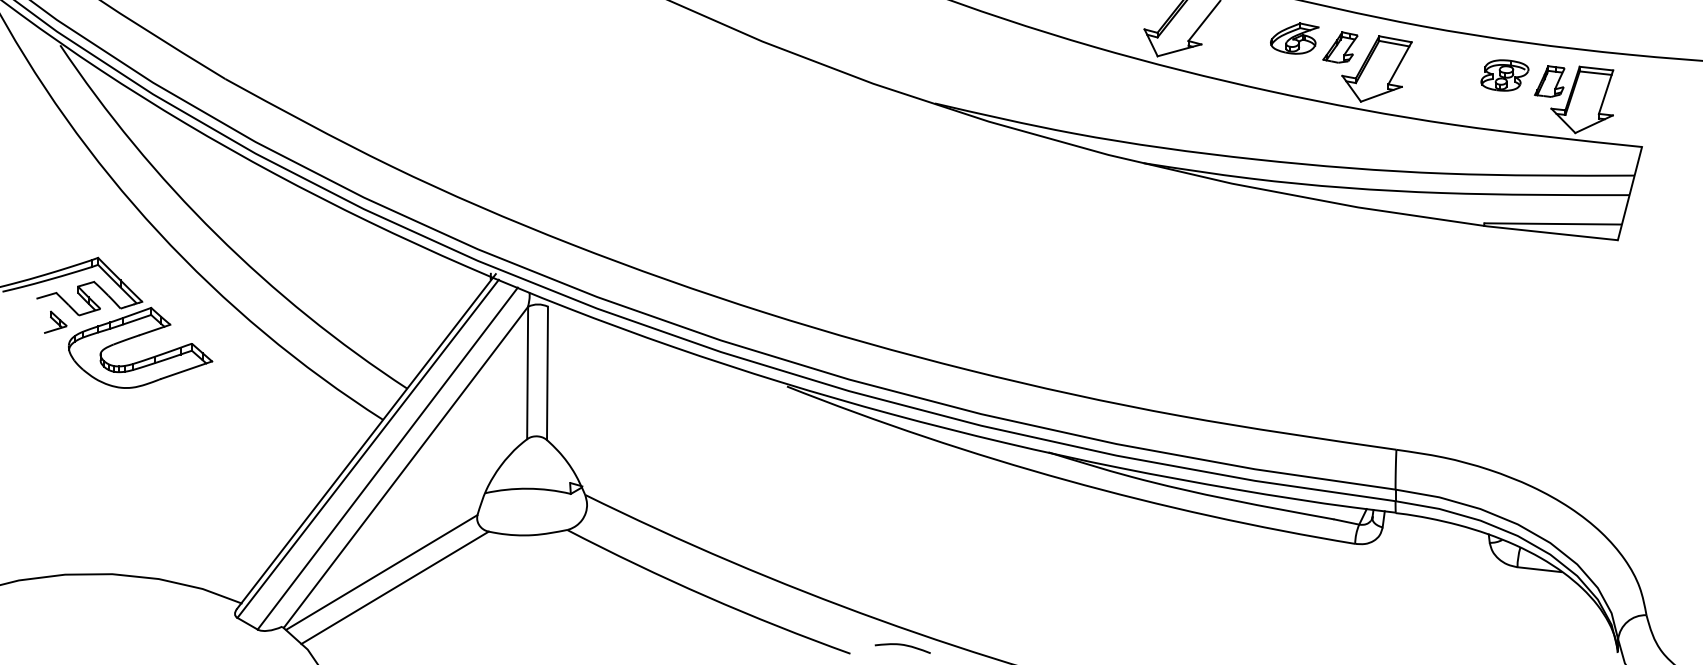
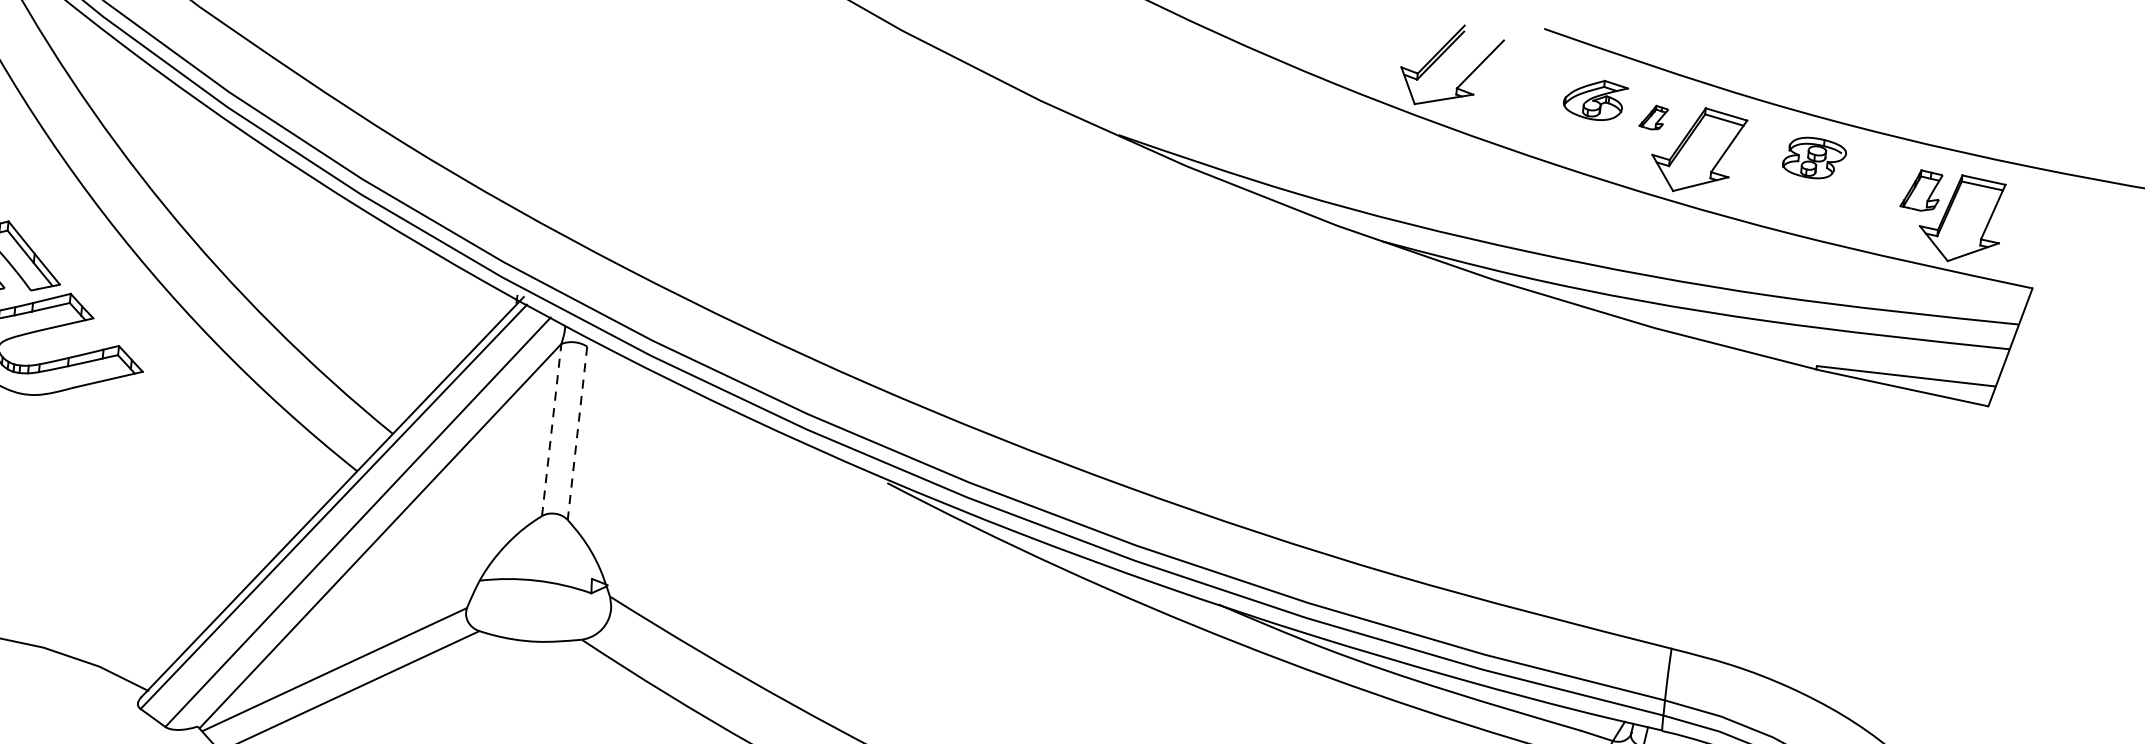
part: (1340, 47) -> (1653, 117), size x0.6
part: (1504, 75) -> (1814, 158), moved
line: (527, 372) -> (551, 429), solid -> dashed
line: (547, 373) -> (577, 433), solid -> dashed

